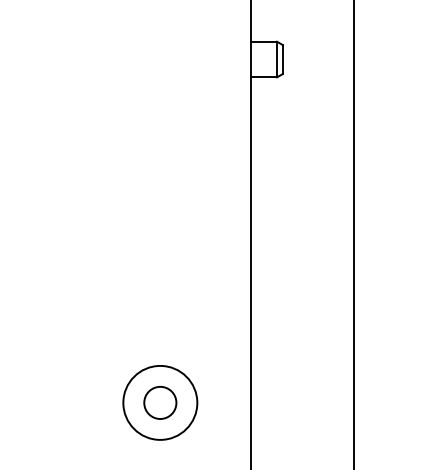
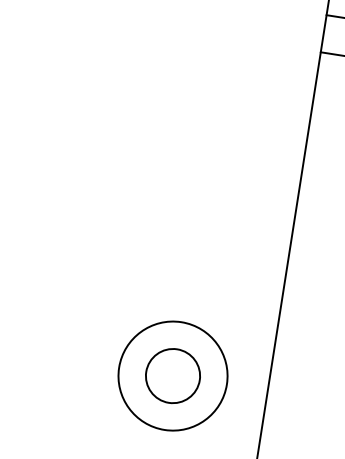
circle: (160, 402) -> (173, 375), size x1.4
circle: (160, 402) -> (173, 375), size x1.6

